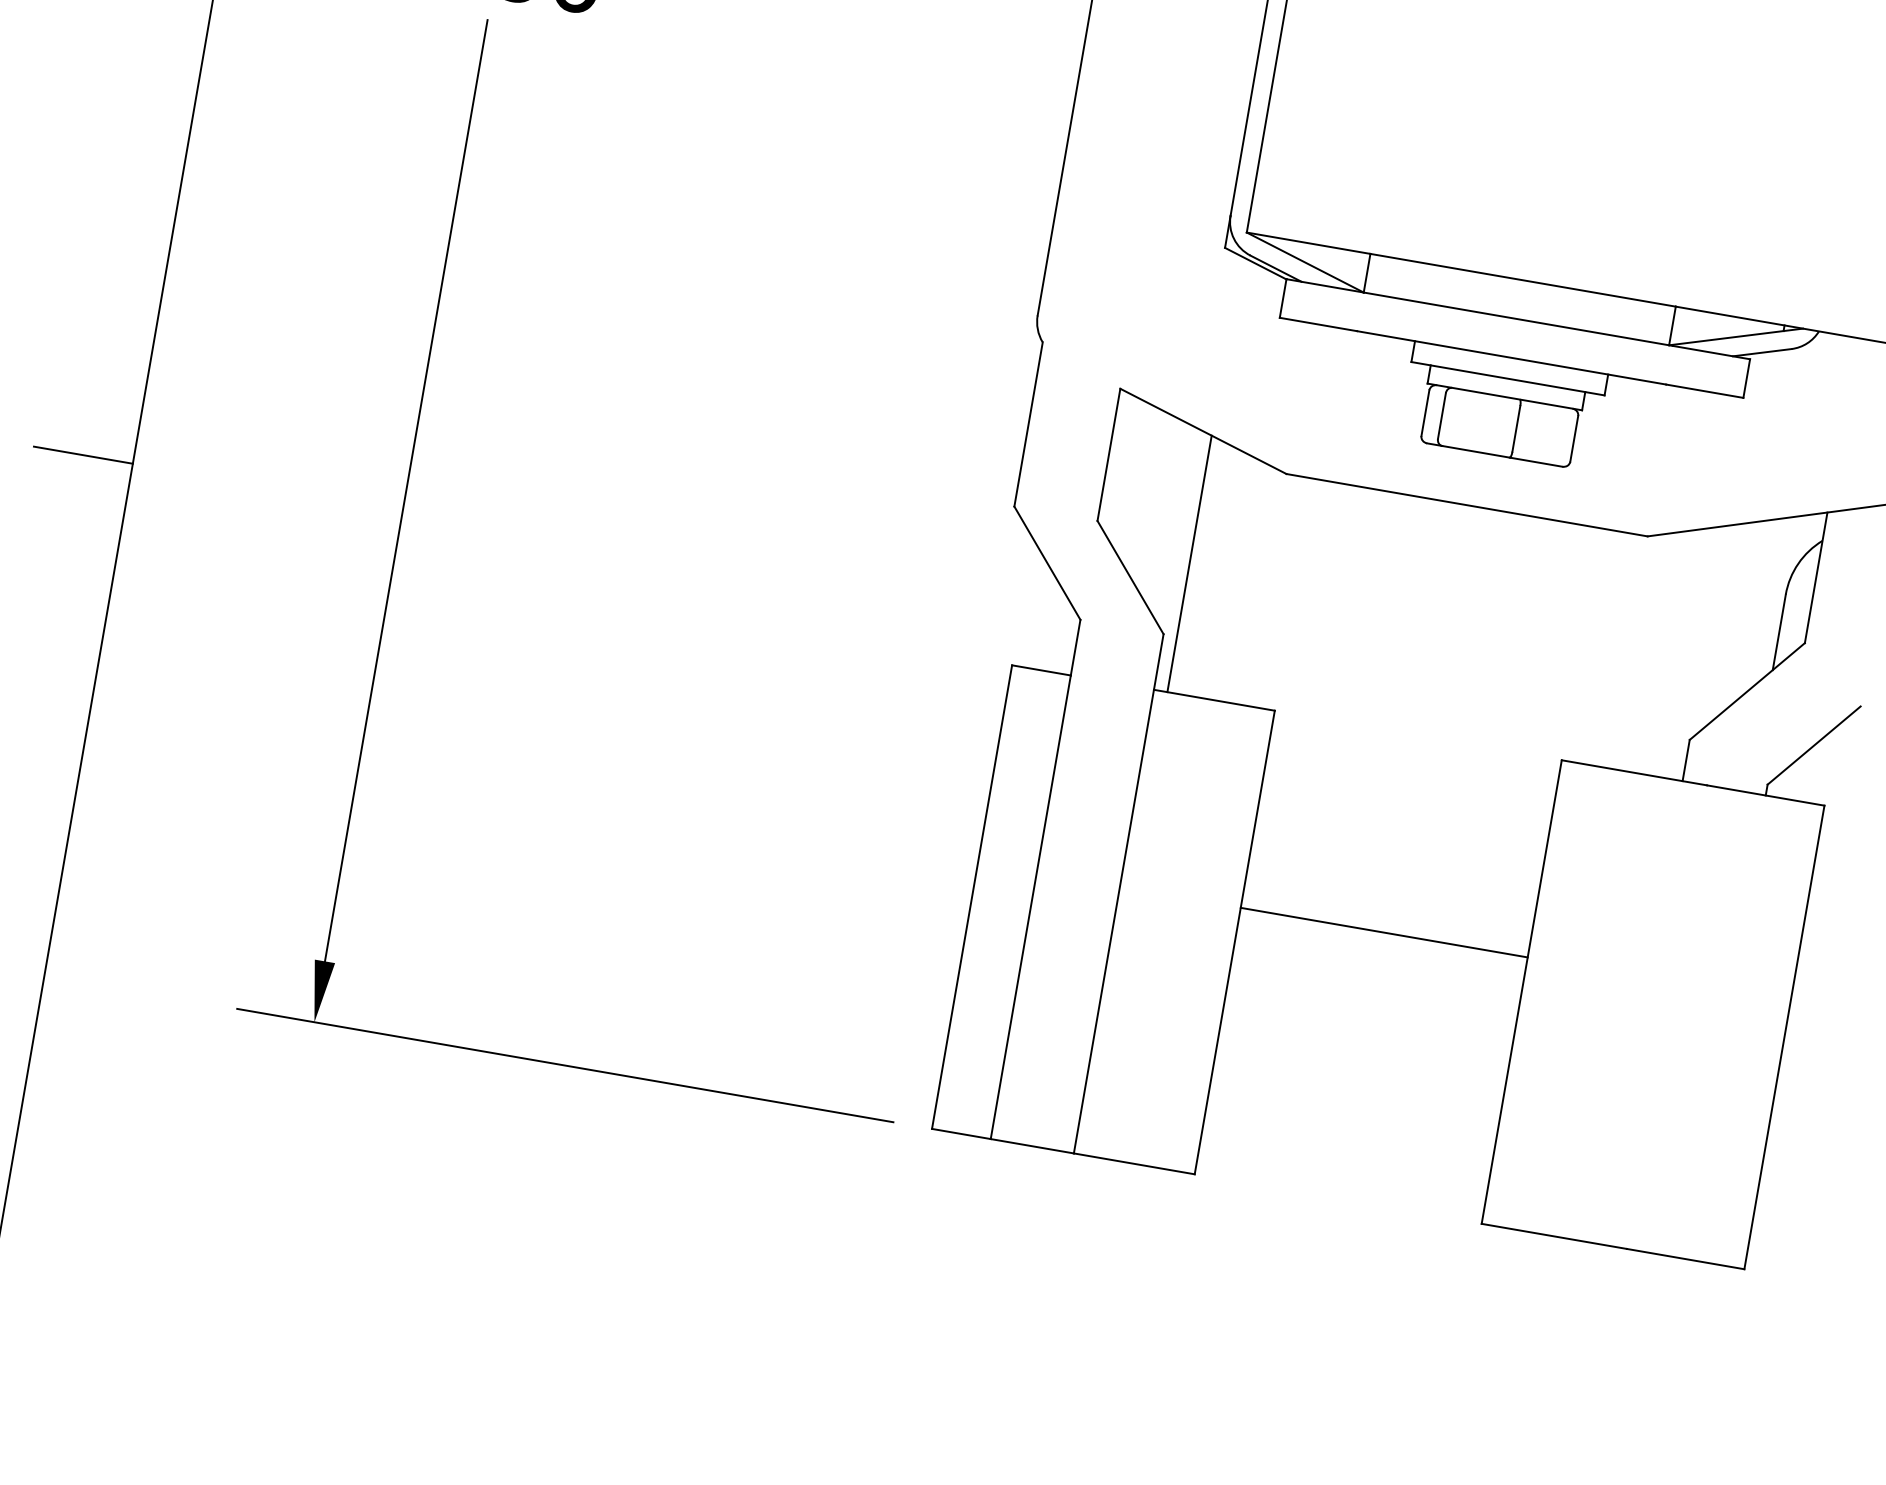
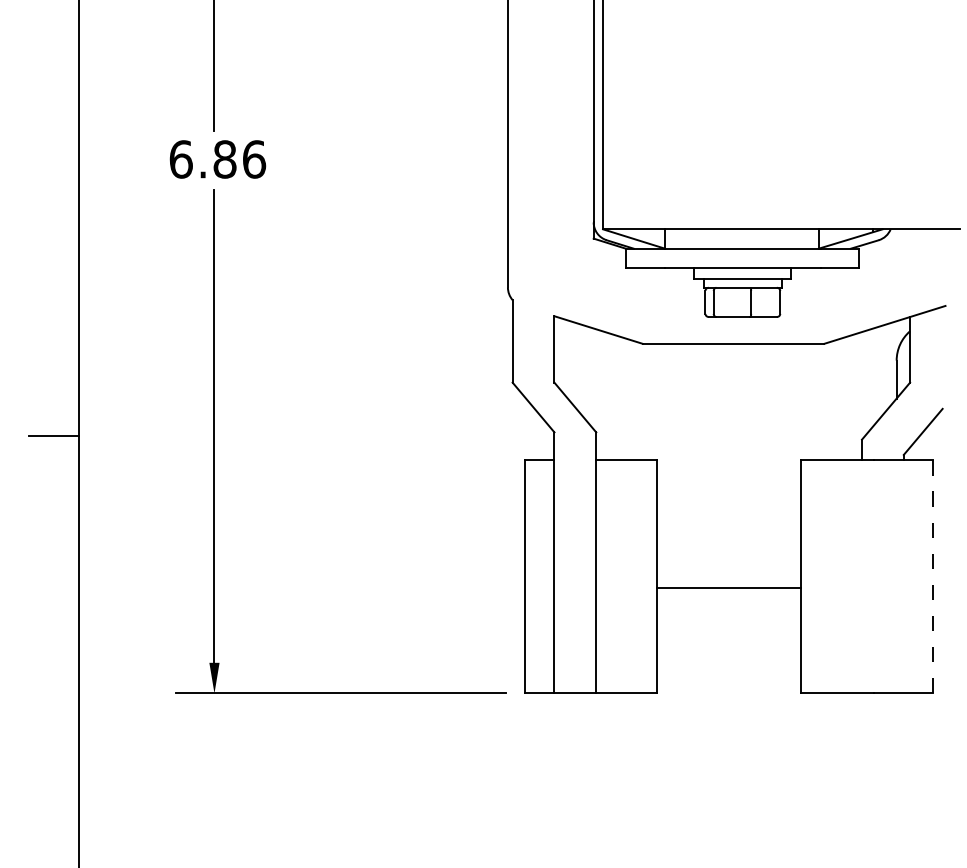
line: (1190, 563) -> (603, 395), removed
line: (1384, 932) -> (729, 588), moved
line: (1784, 1036) -> (933, 576), solid -> dashed

